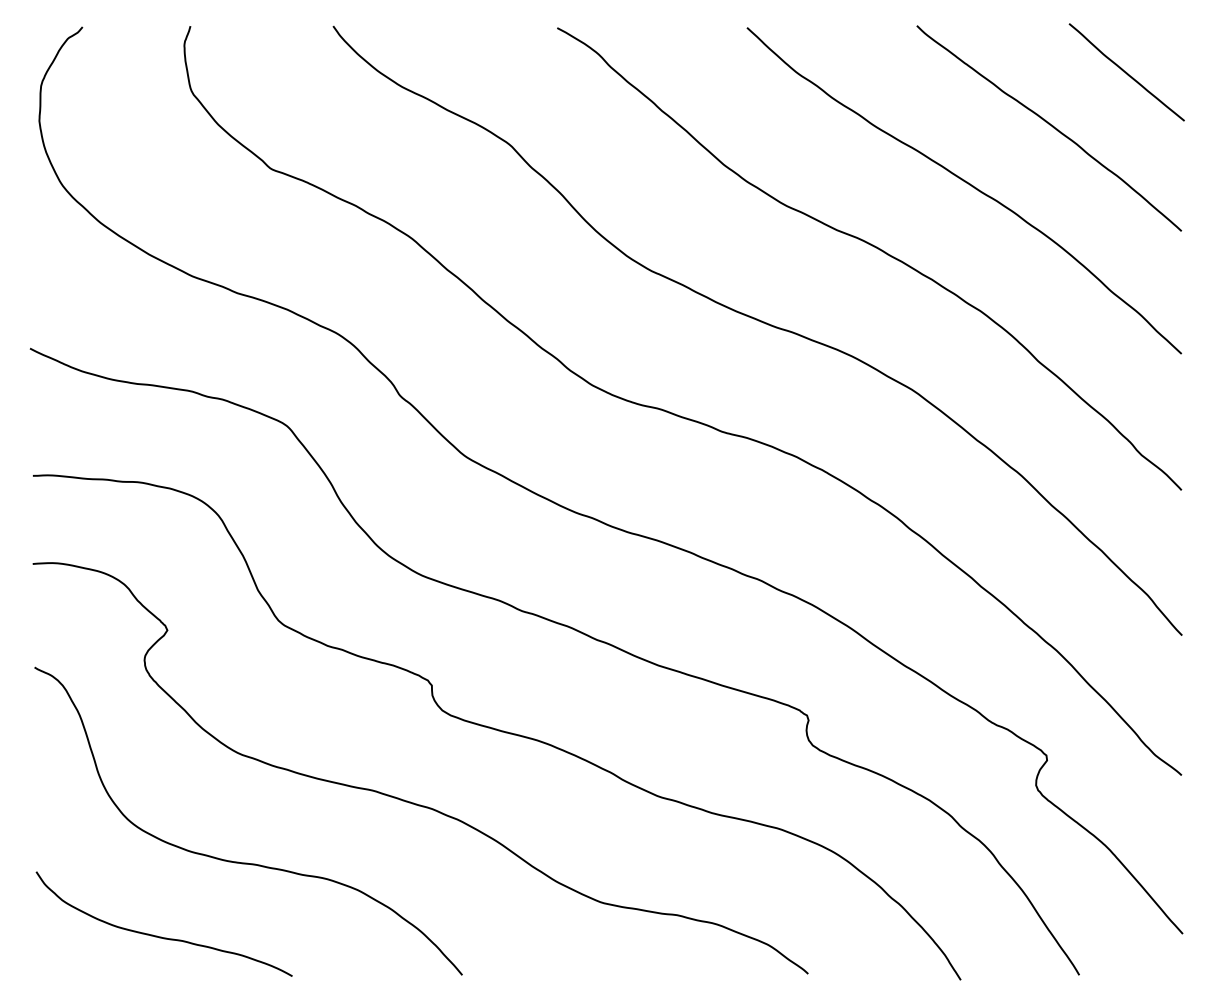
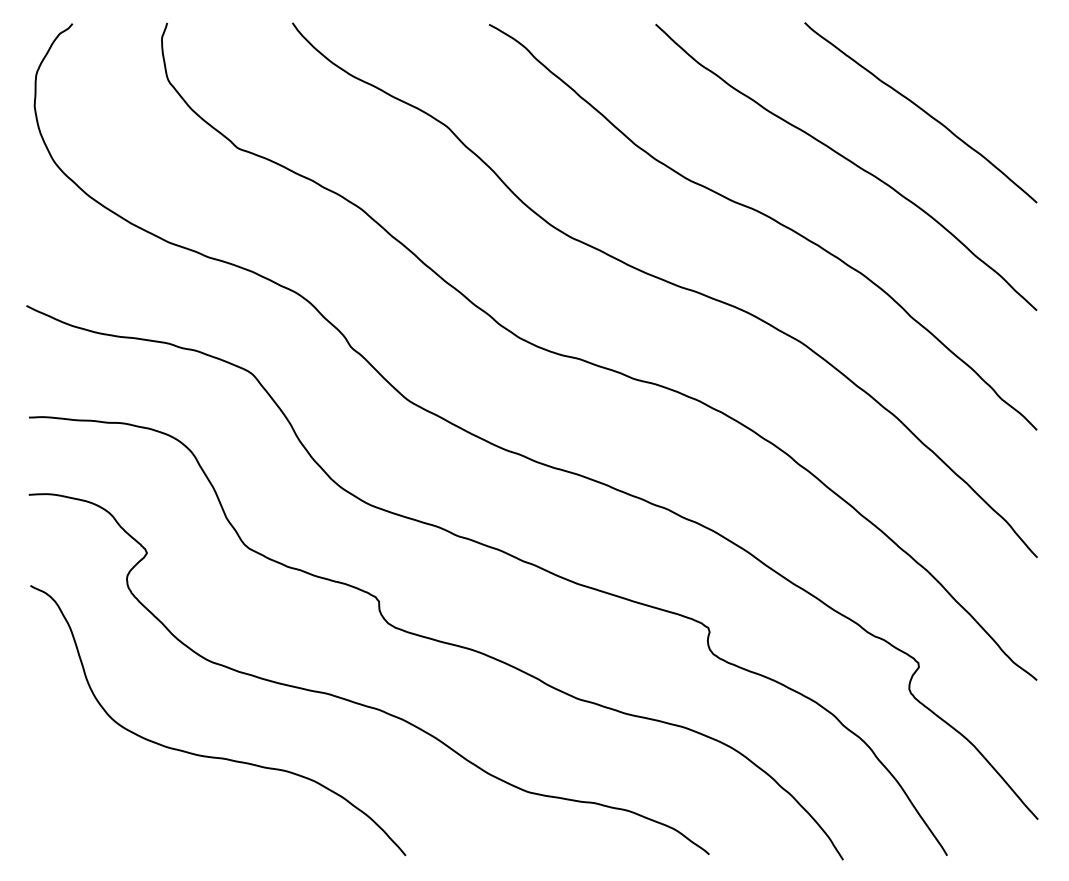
curve: (1126, 72) -> (988, 63), removed
curve: (161, 936) -> (141, 821), removed

